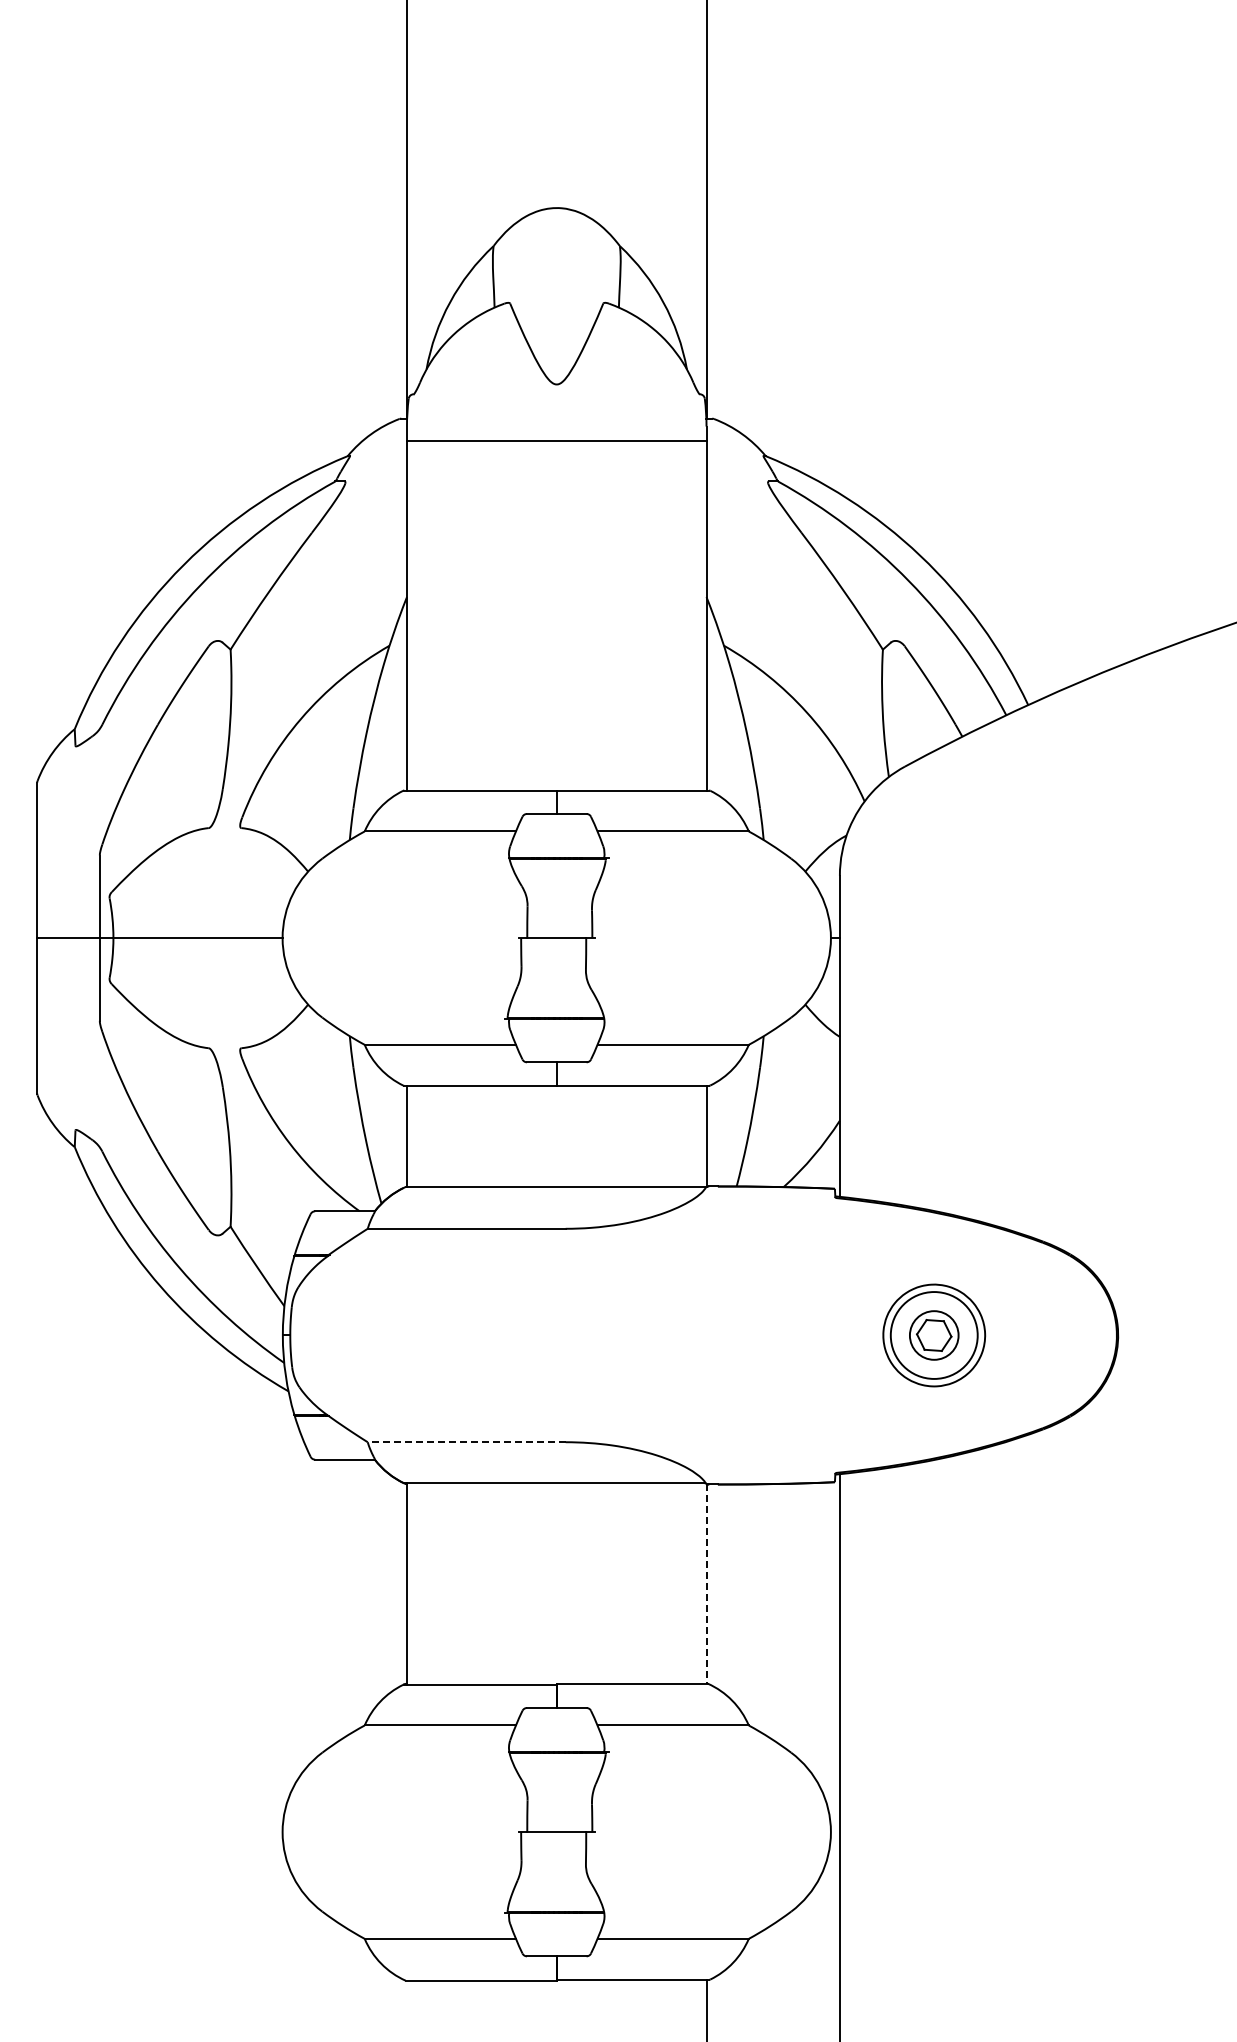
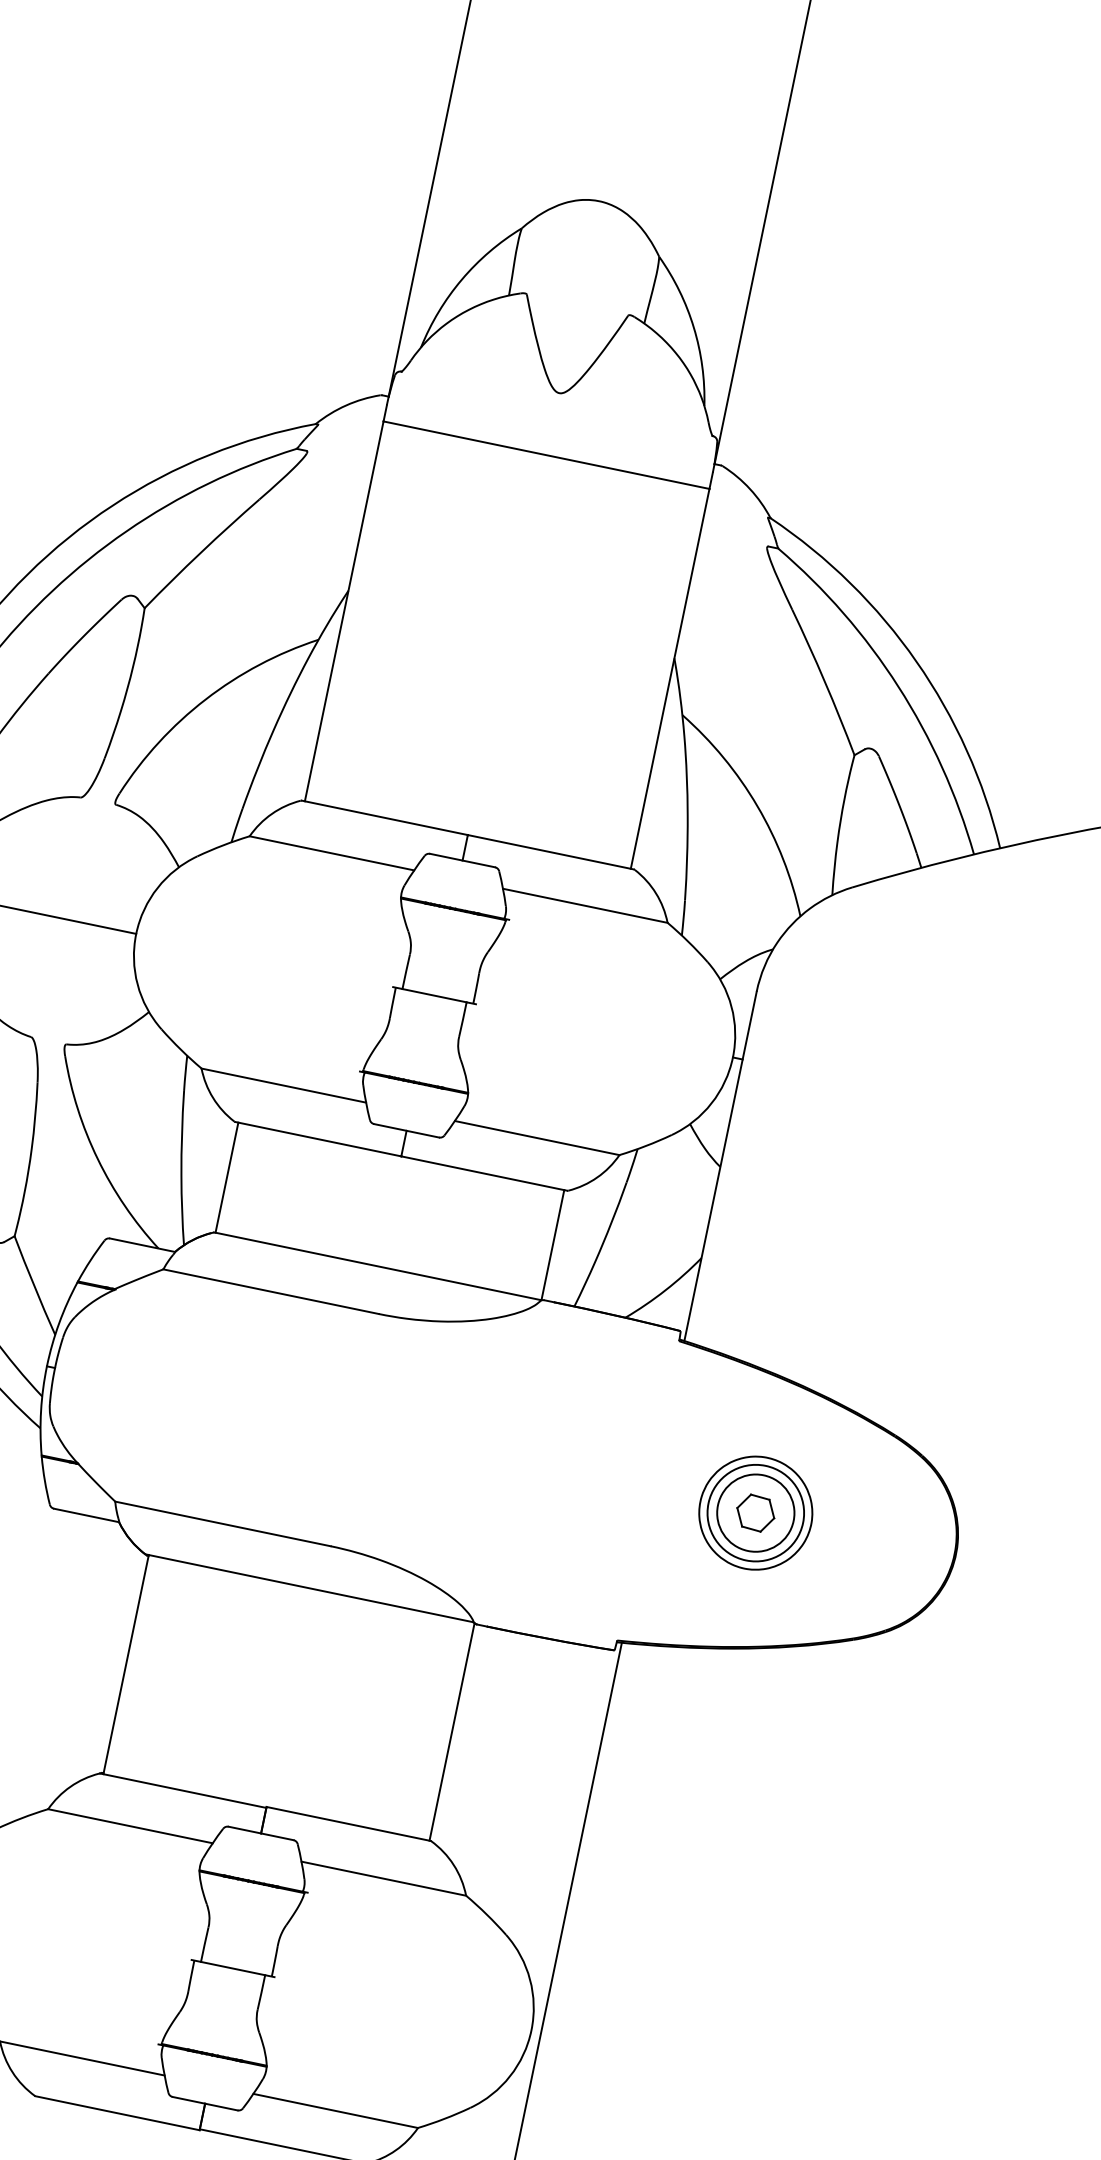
circle: (934, 1335) -> (756, 1513), size x1.43
line: (466, 1442) -> (222, 1524), dashed -> solid
line: (706, 1583) -> (452, 1731), dashed -> solid

